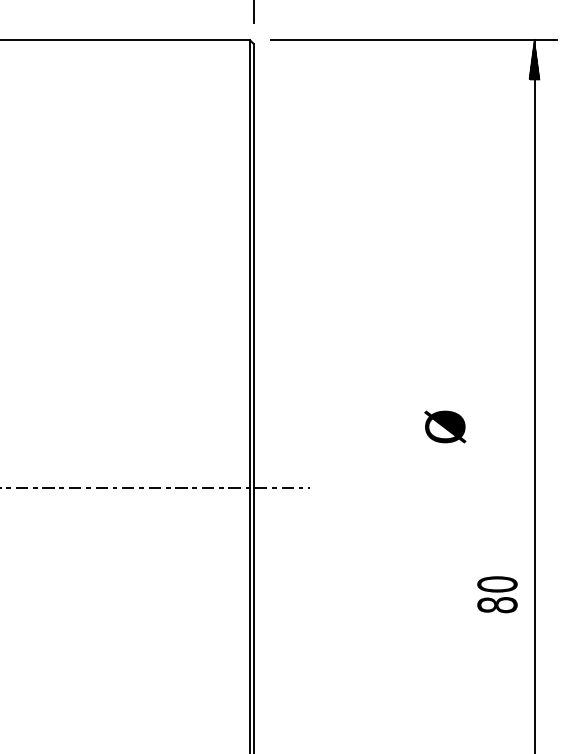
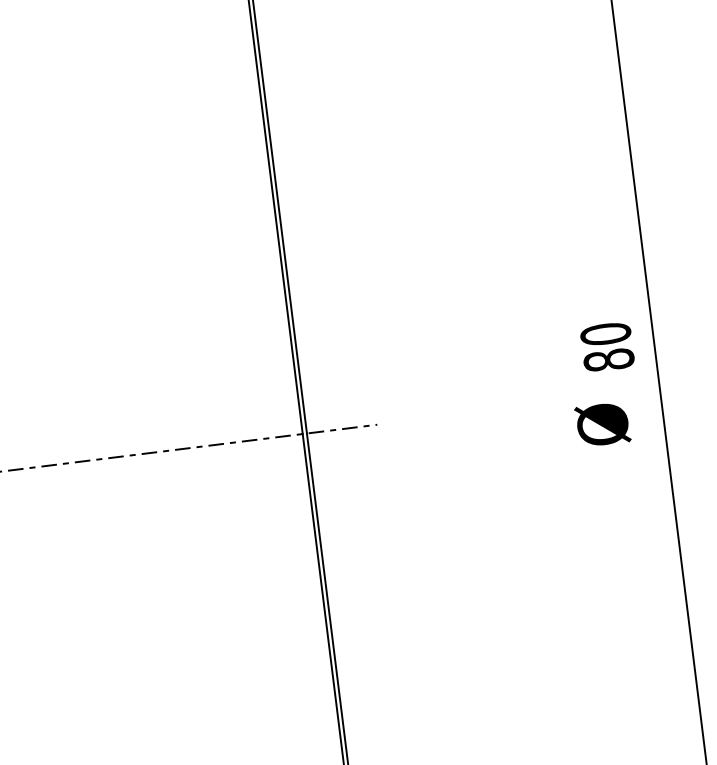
text: (445, 426) -> (603, 423), moved
text: (497, 594) -> (607, 346), moved

